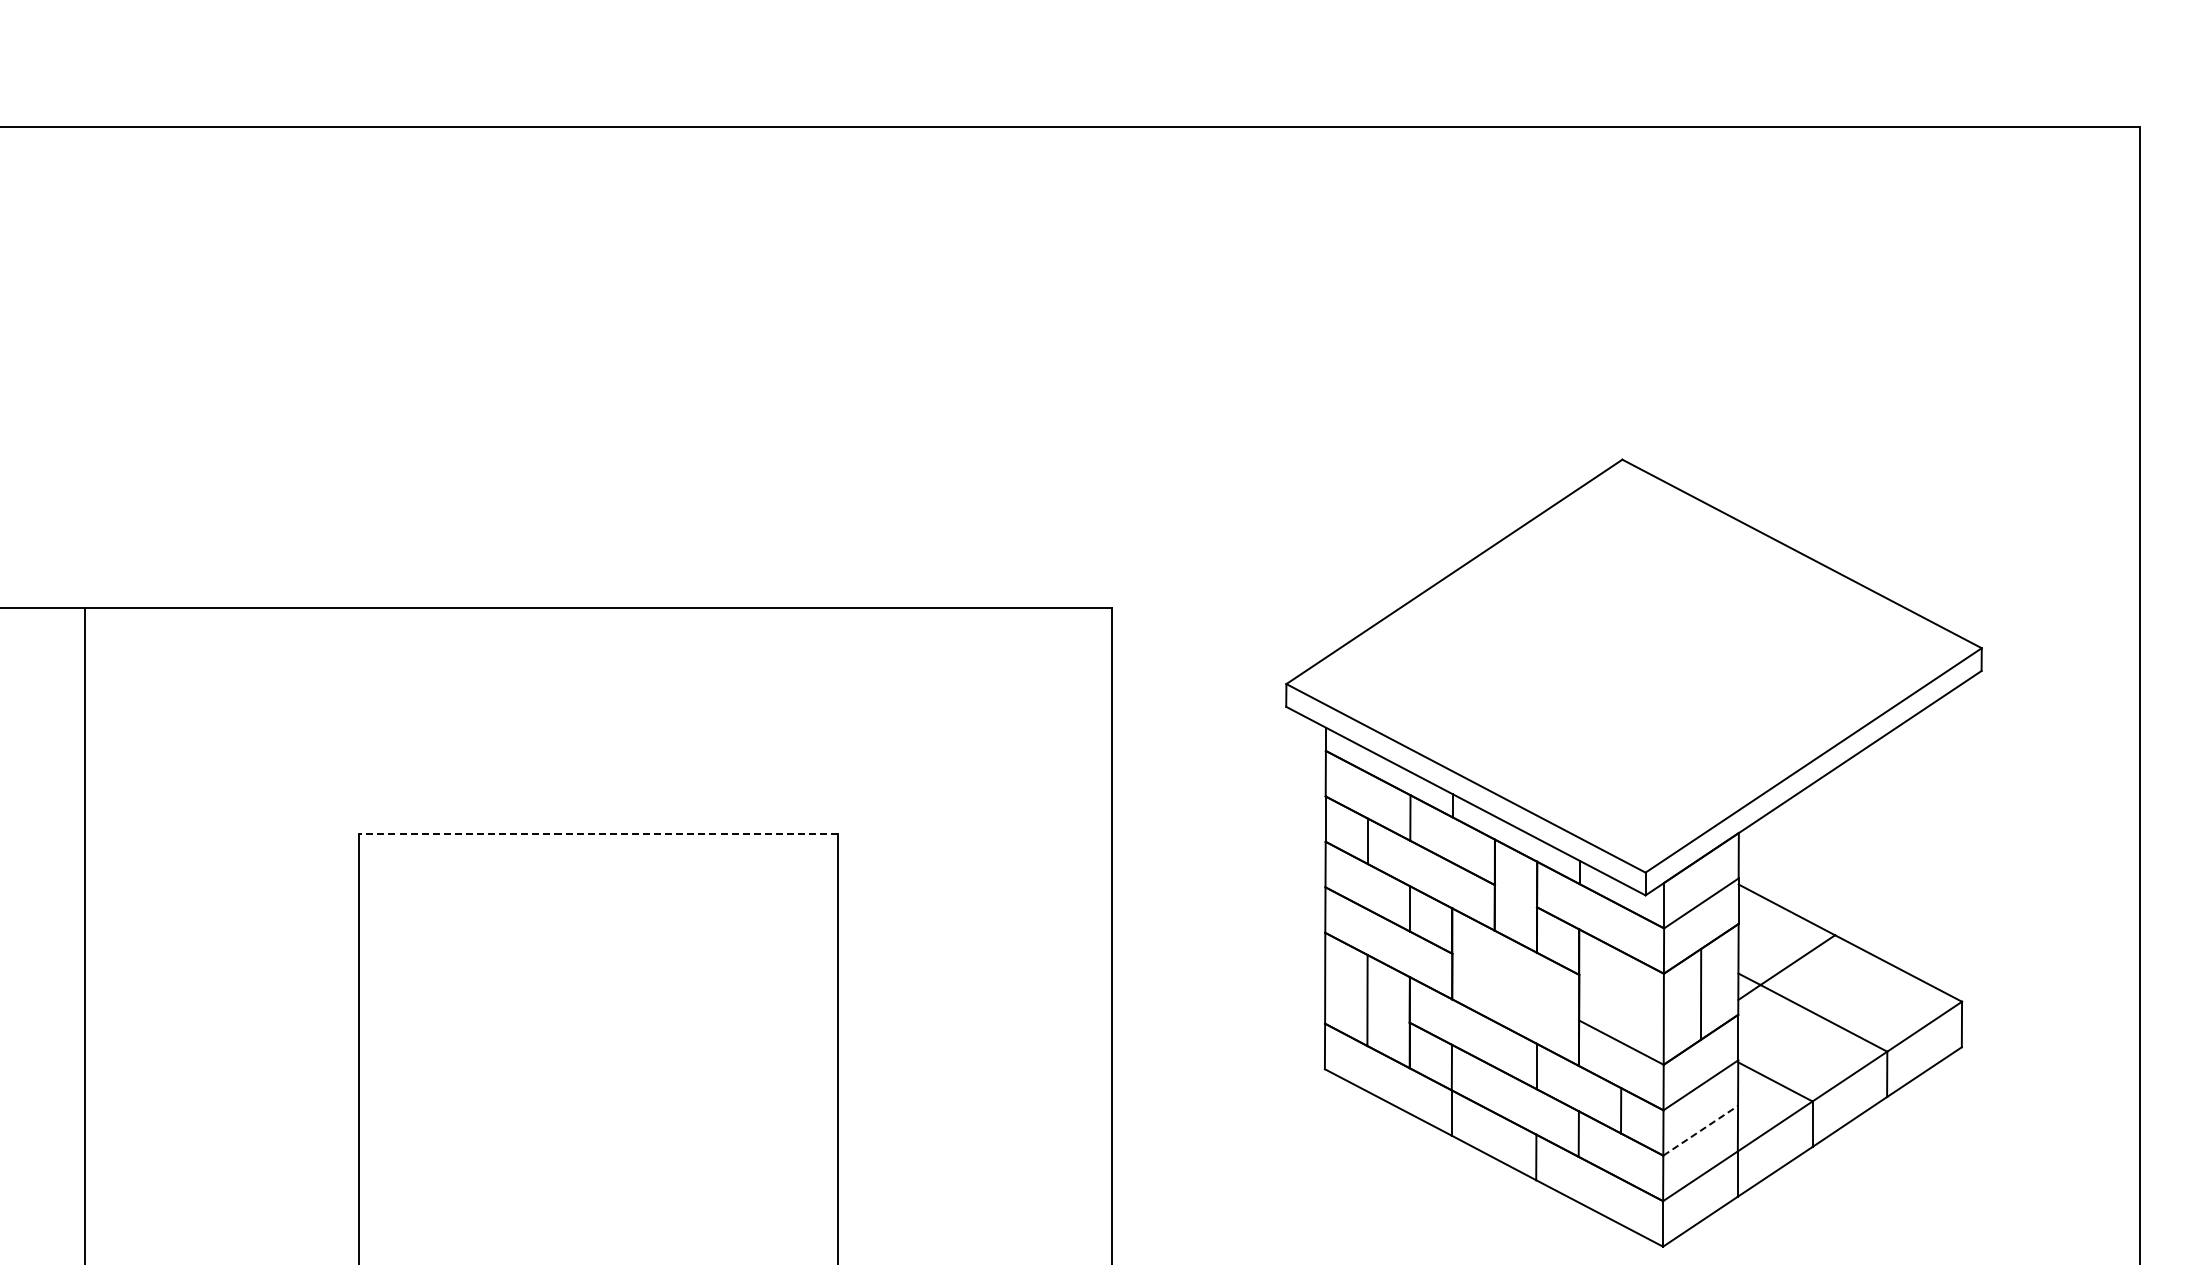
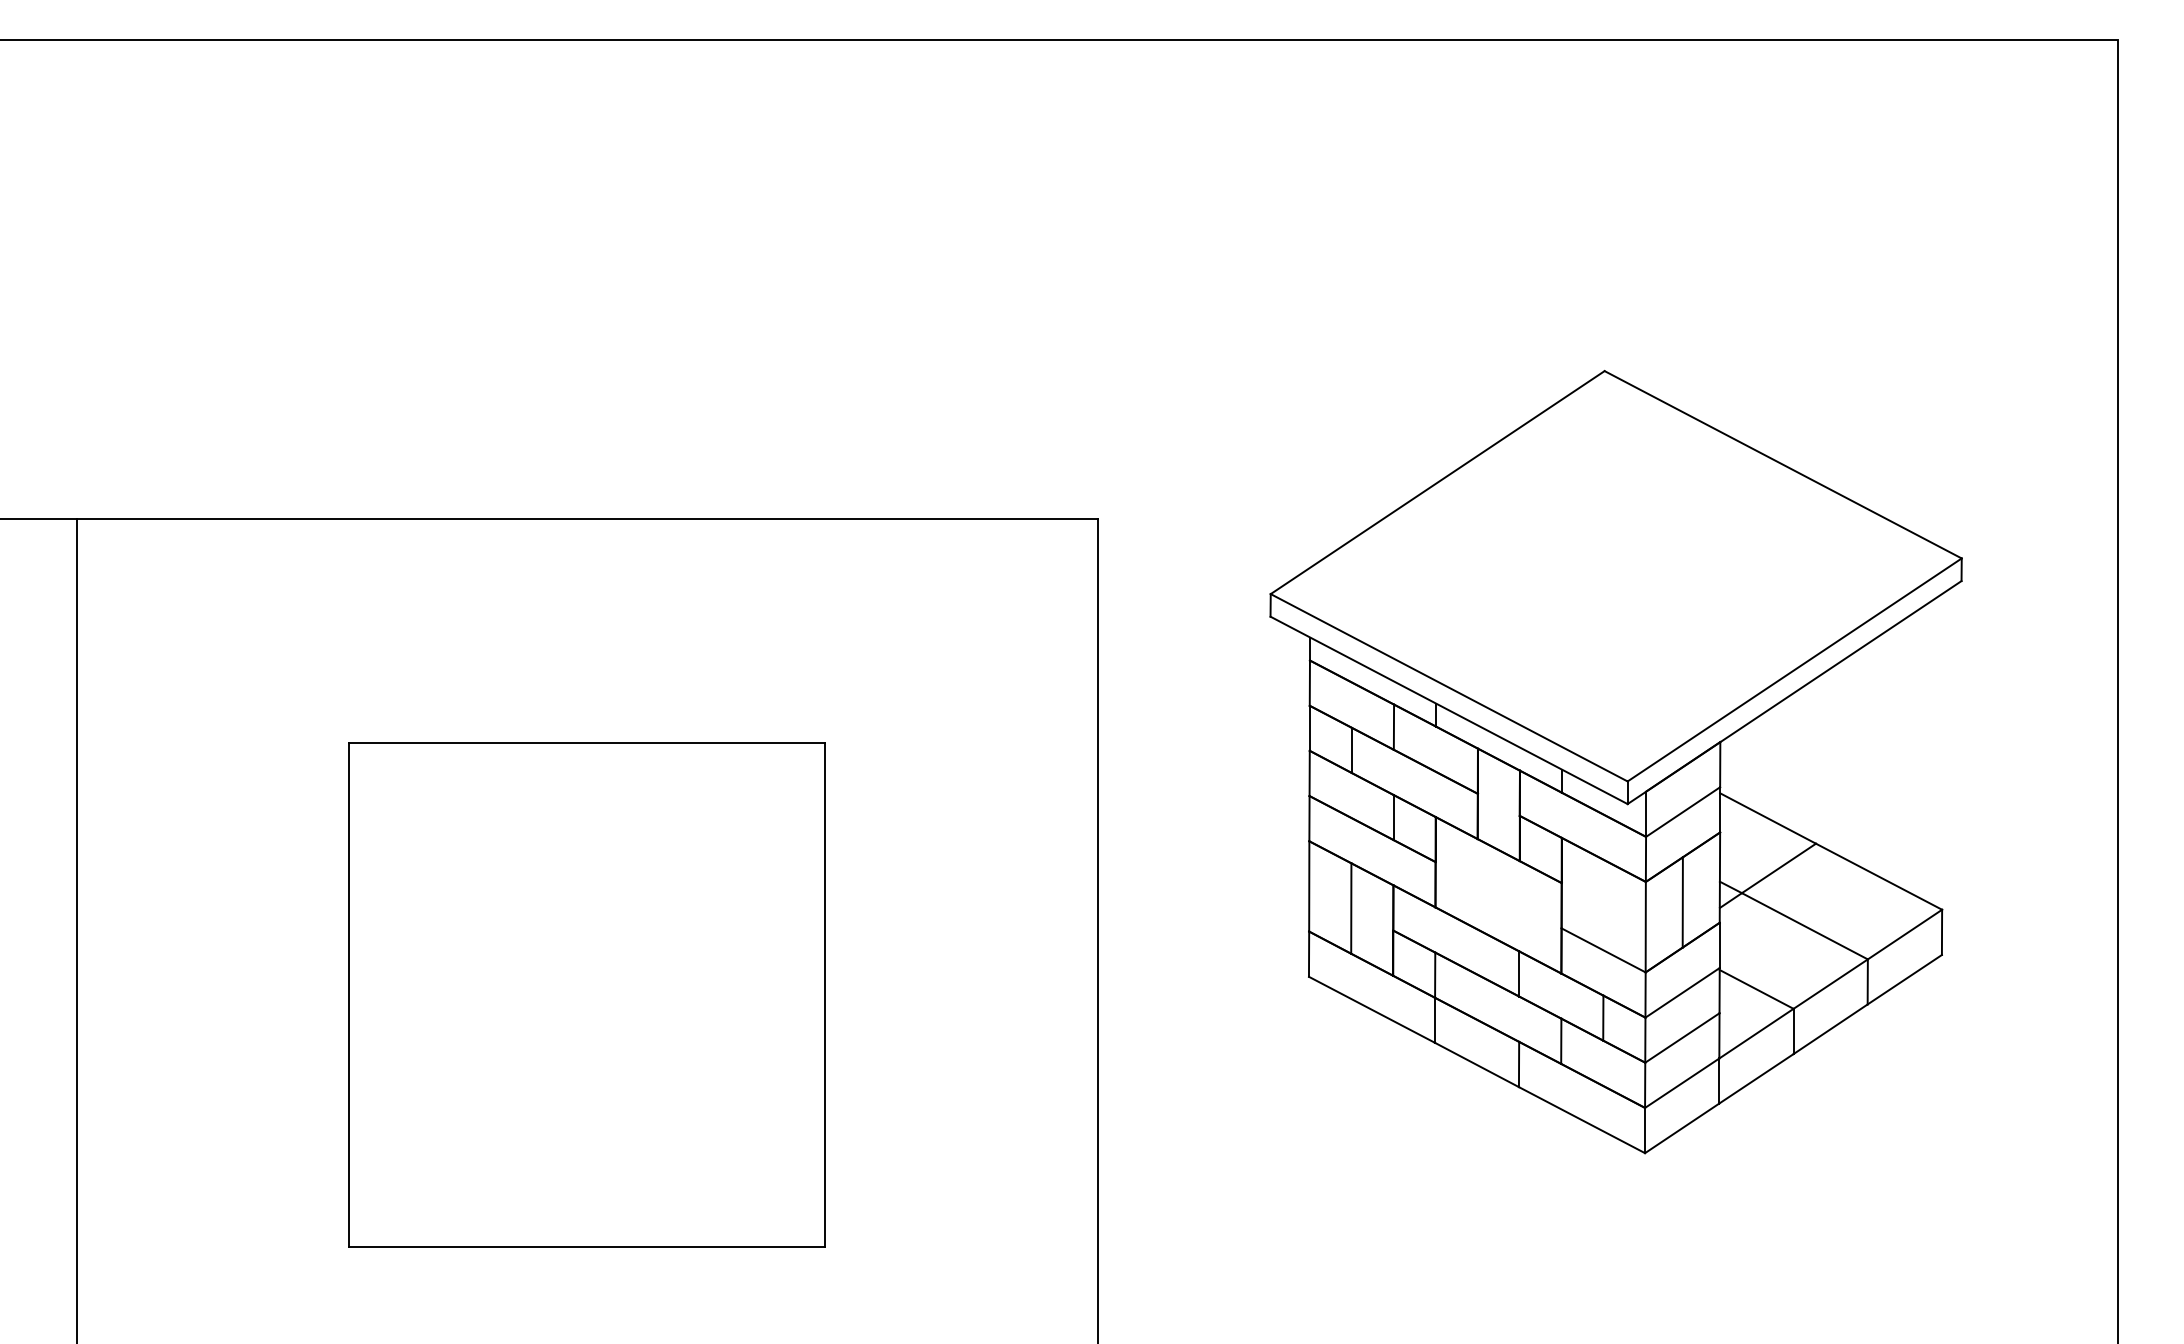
line: (597, 833) -> (586, 742), dashed -> solid
line: (1700, 1130) -> (1682, 1037), dashed -> solid

